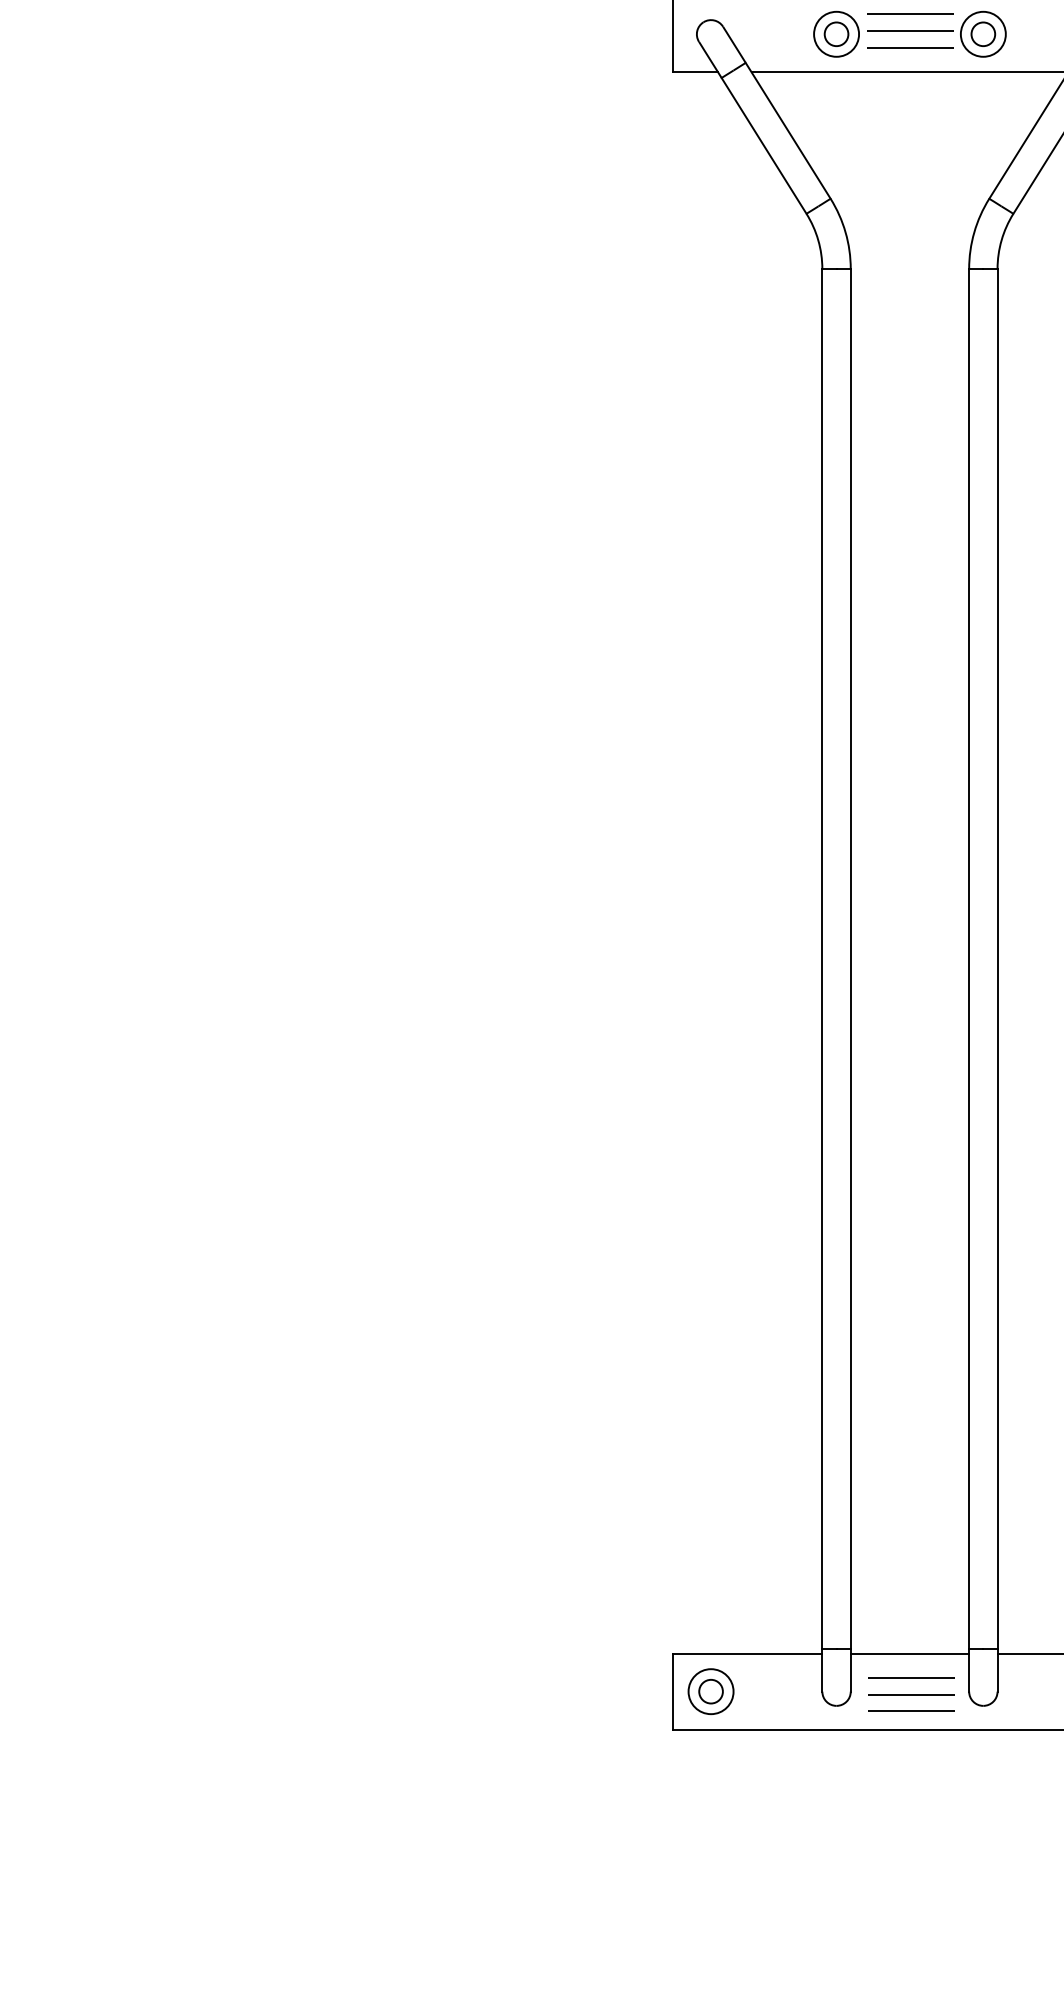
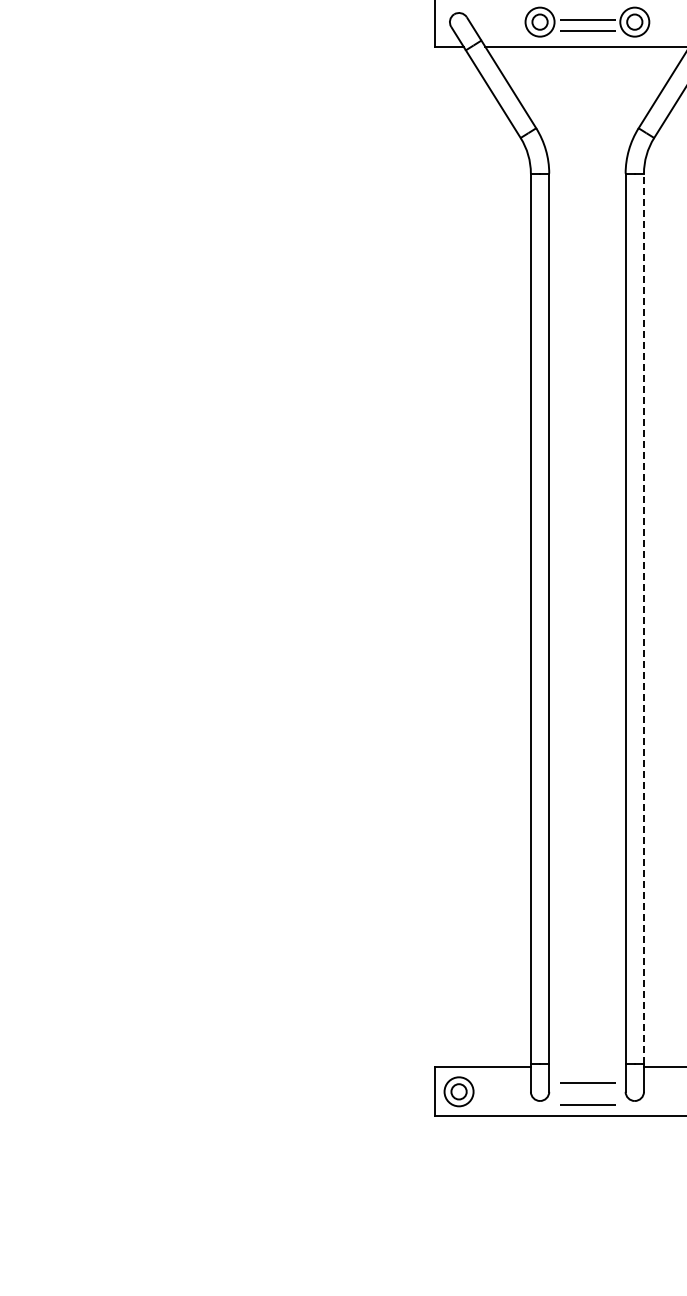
line: (911, 14) -> (588, 9), removed
line: (996, 958) -> (643, 618), solid -> dashed
line: (910, 1653) -> (587, 1067), removed
line: (910, 1694) -> (587, 1093), removed

